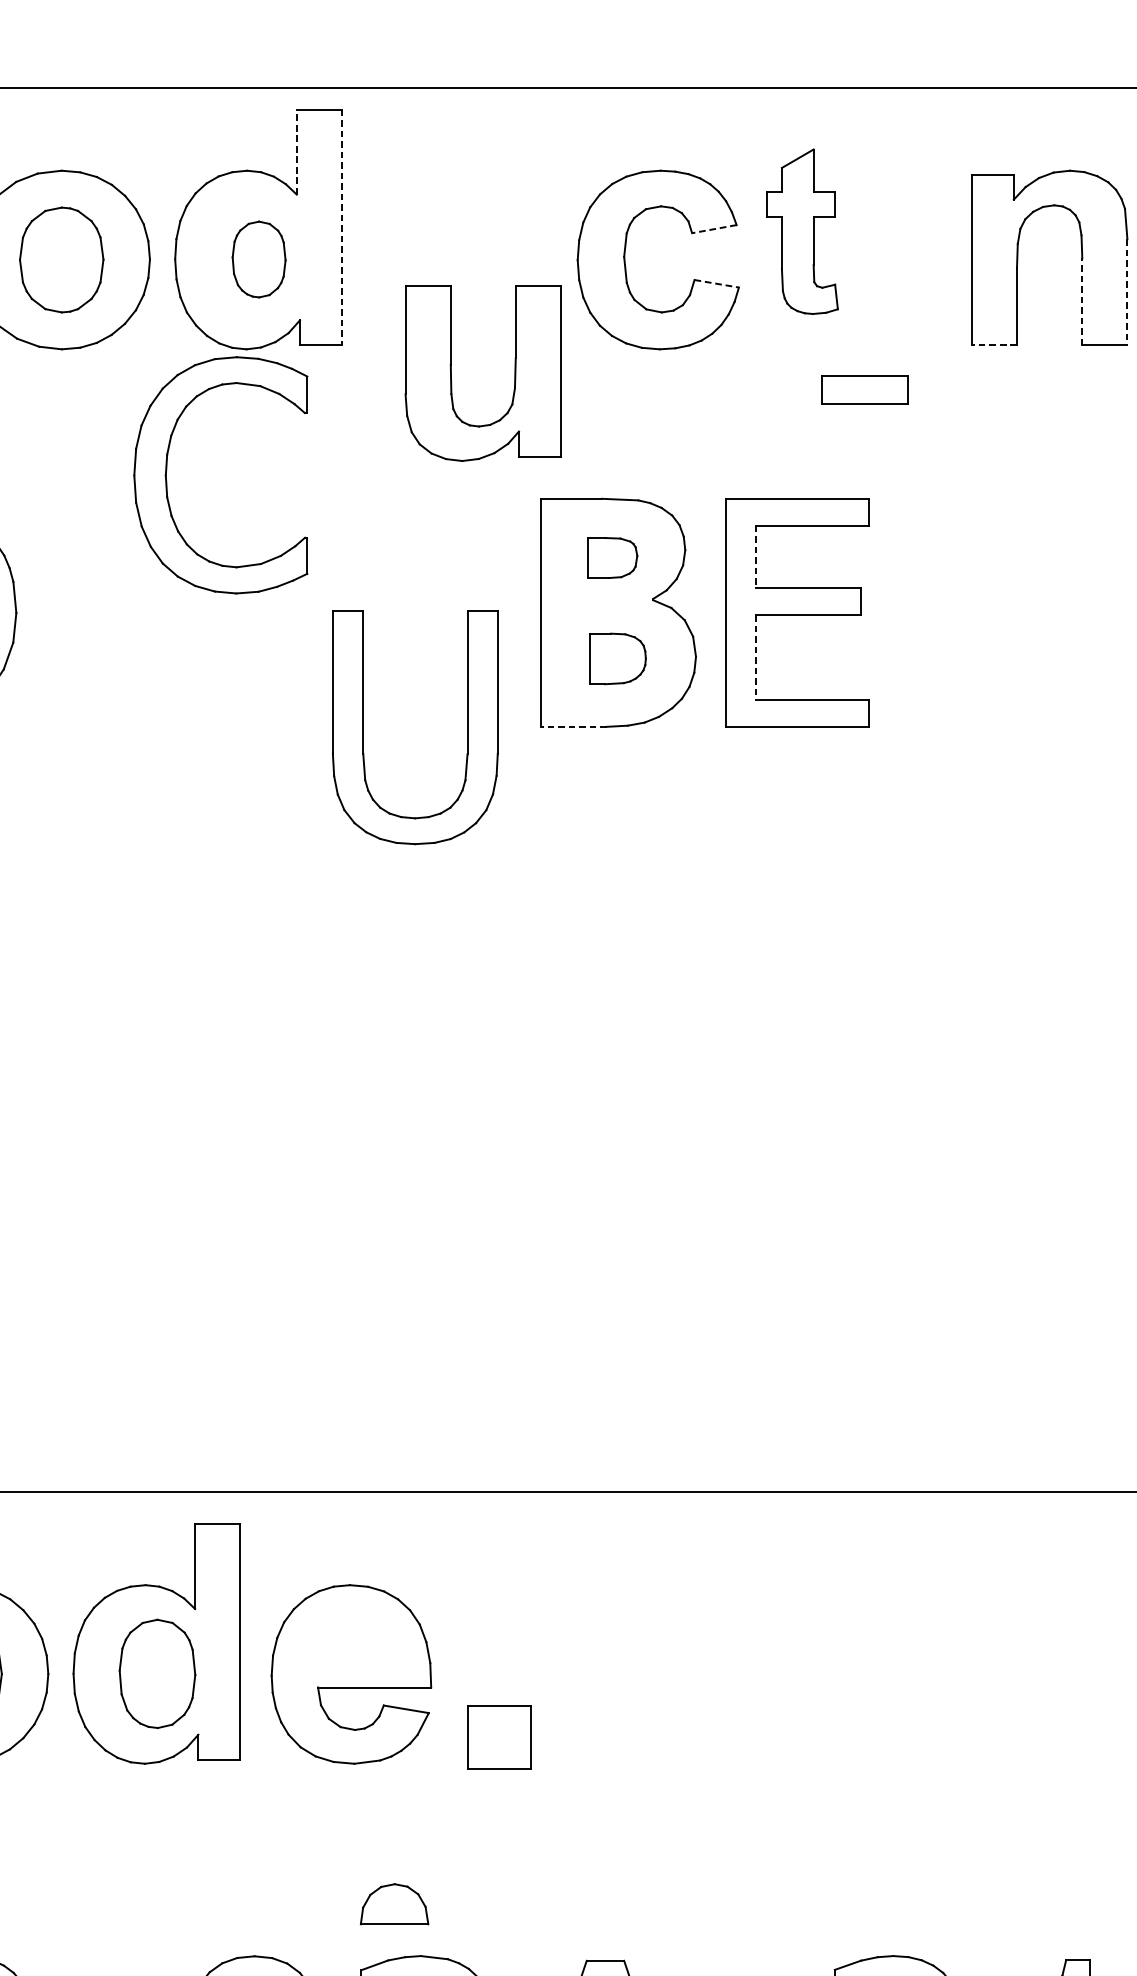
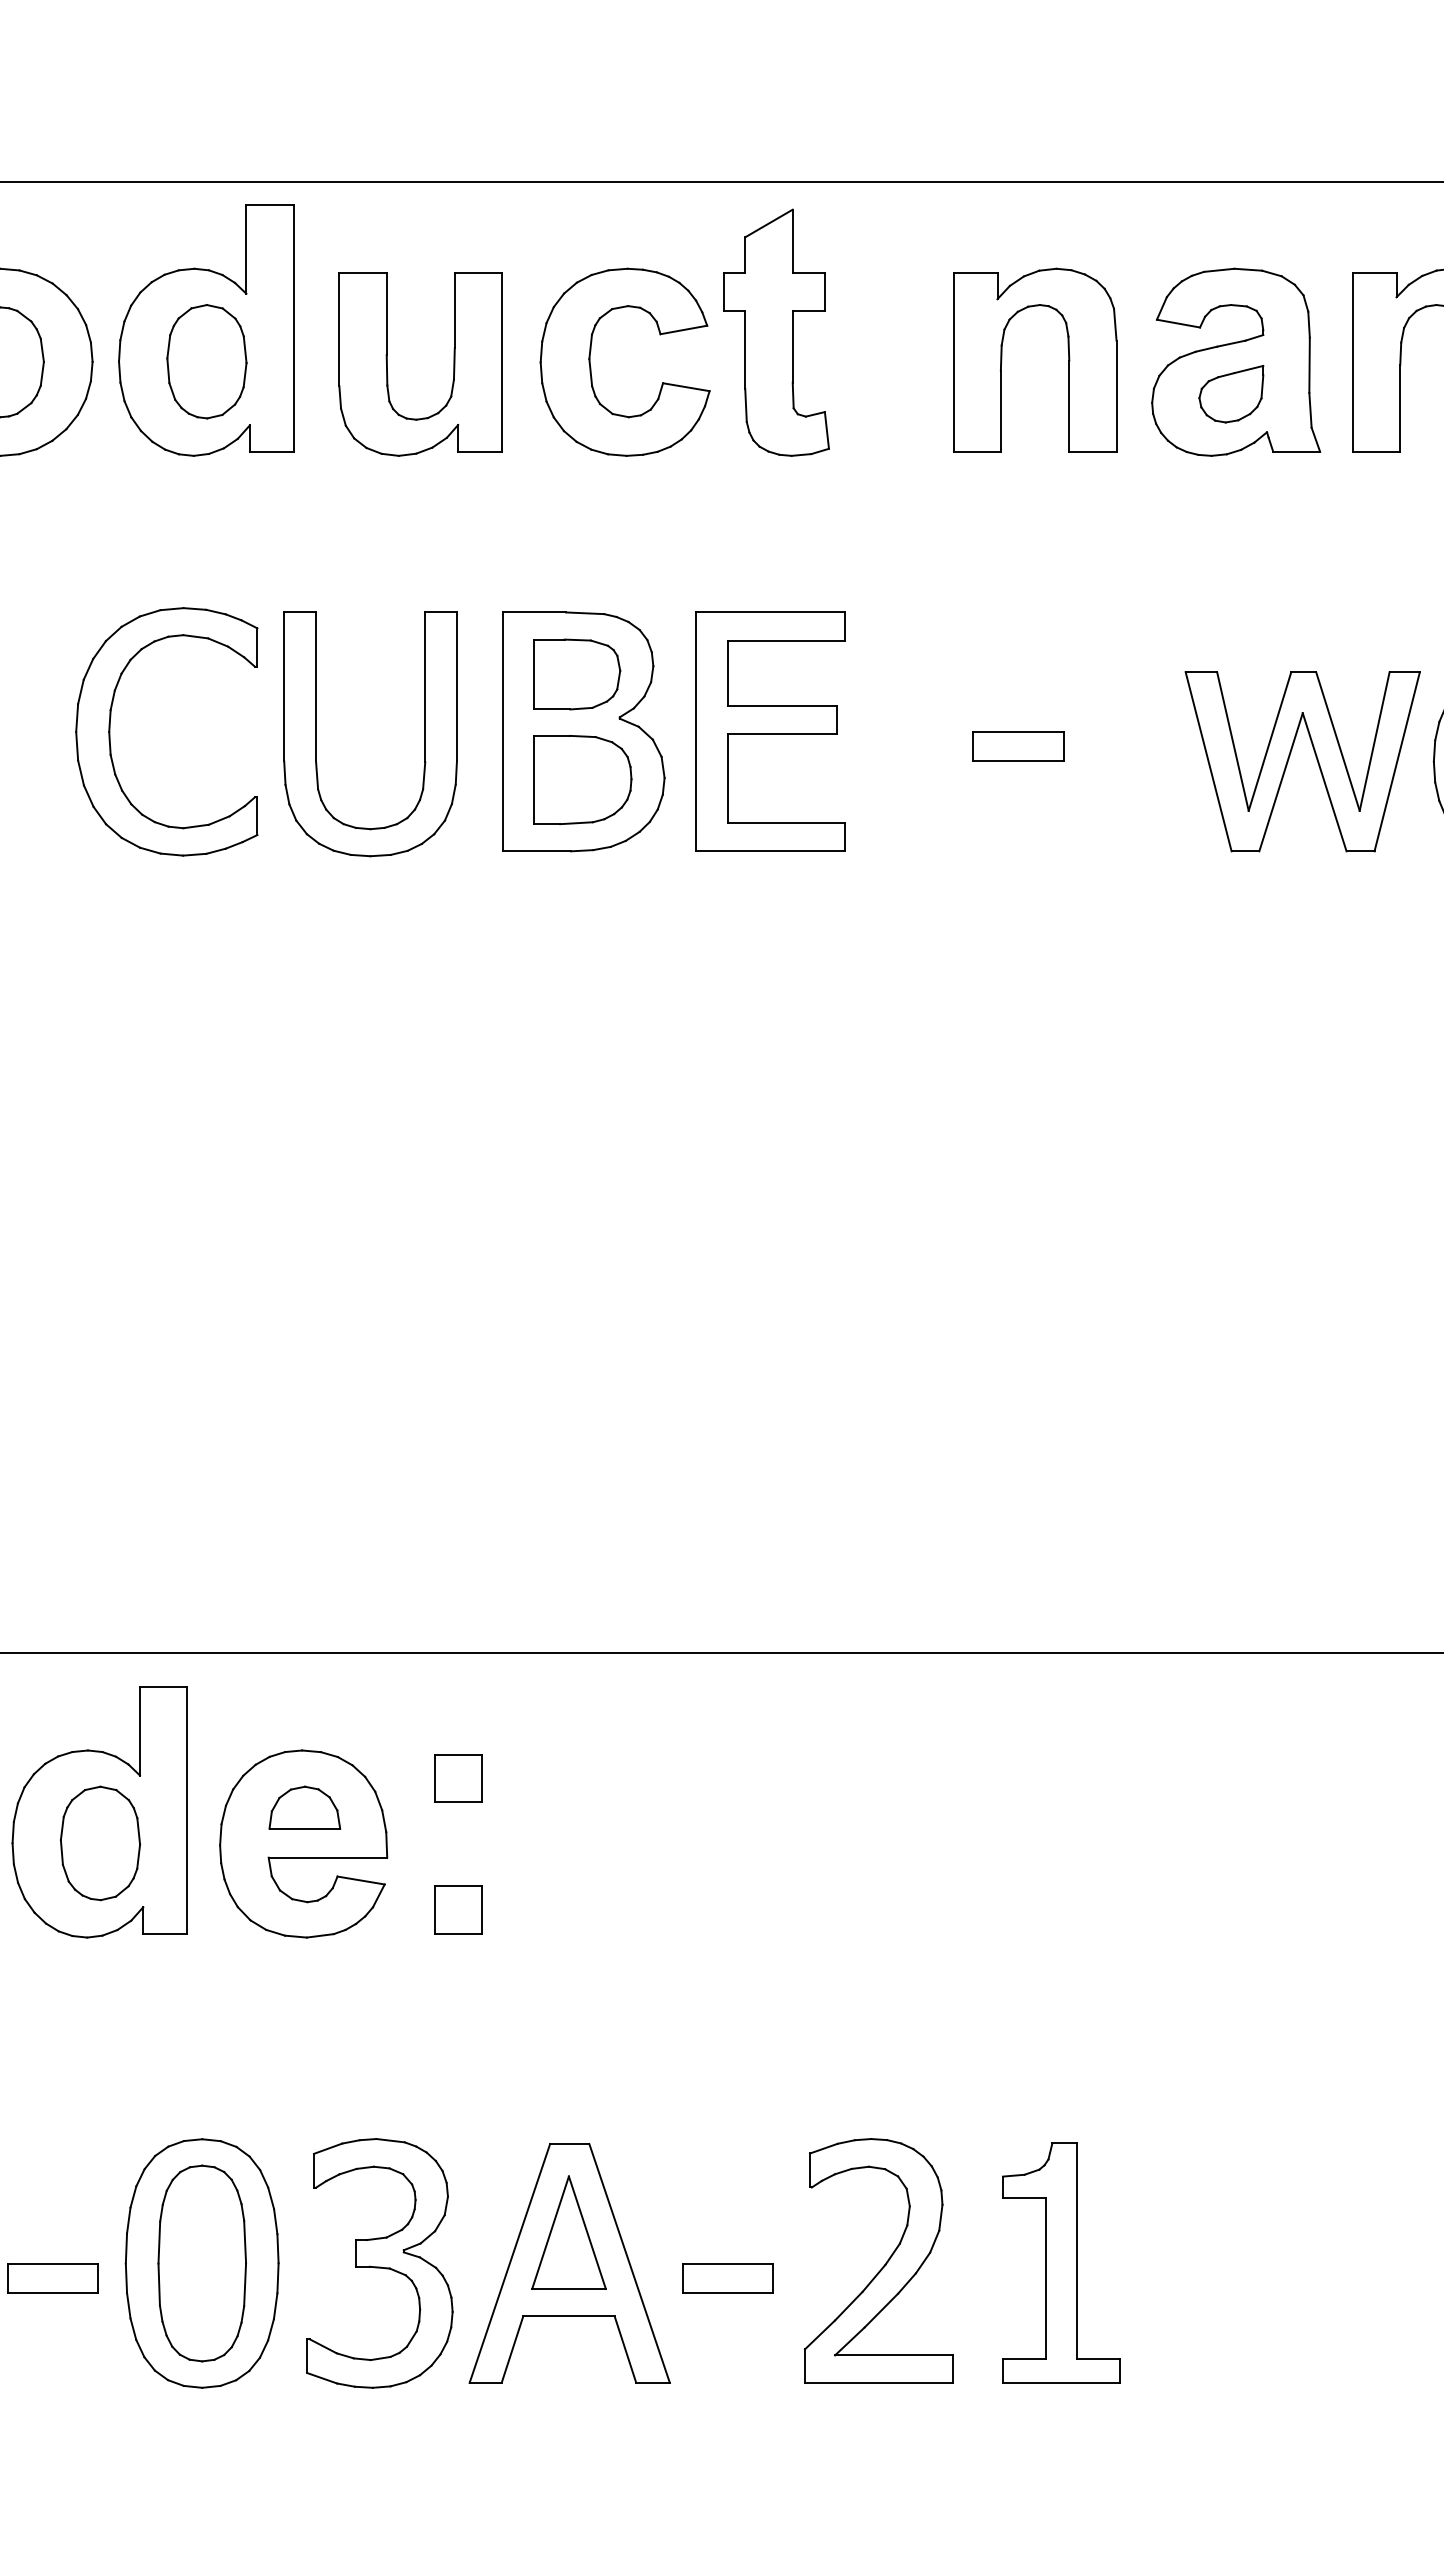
line: (296, 151) -> (246, 248), dashed -> solid
line: (341, 227) -> (293, 328), dashed -> solid
line: (714, 228) -> (683, 329), dashed -> solid
part: (802, 231) -> (776, 332), size x1.43
part: (258, 259) -> (206, 361), size x1.43
line: (716, 284) -> (686, 387), dashed -> solid
line: (1127, 292) -> (1116, 396), dashed -> solid
line: (1082, 302) -> (1069, 406), dashed -> solid
line: (994, 345) -> (977, 451), dashed -> solid
part: (451, 373) -> (387, 364), moved
part: (864, 390) -> (1018, 746), moved
part: (167, 474) -> (110, 731), moved
line: (756, 557) -> (727, 673), dashed -> solid
part: (612, 558) -> (577, 674), size x1.67
line: (756, 658) -> (727, 779), dashed -> solid
part: (617, 659) -> (582, 780), size x1.67
part: (363, 727) -> (316, 734), moved
line: (573, 727) -> (536, 851), dashed -> solid
part: (499, 1611) -> (458, 1778), added
part: (499, 1736) -> (458, 1909), size x0.71
part: (394, 1904) -> (304, 1807), moved

